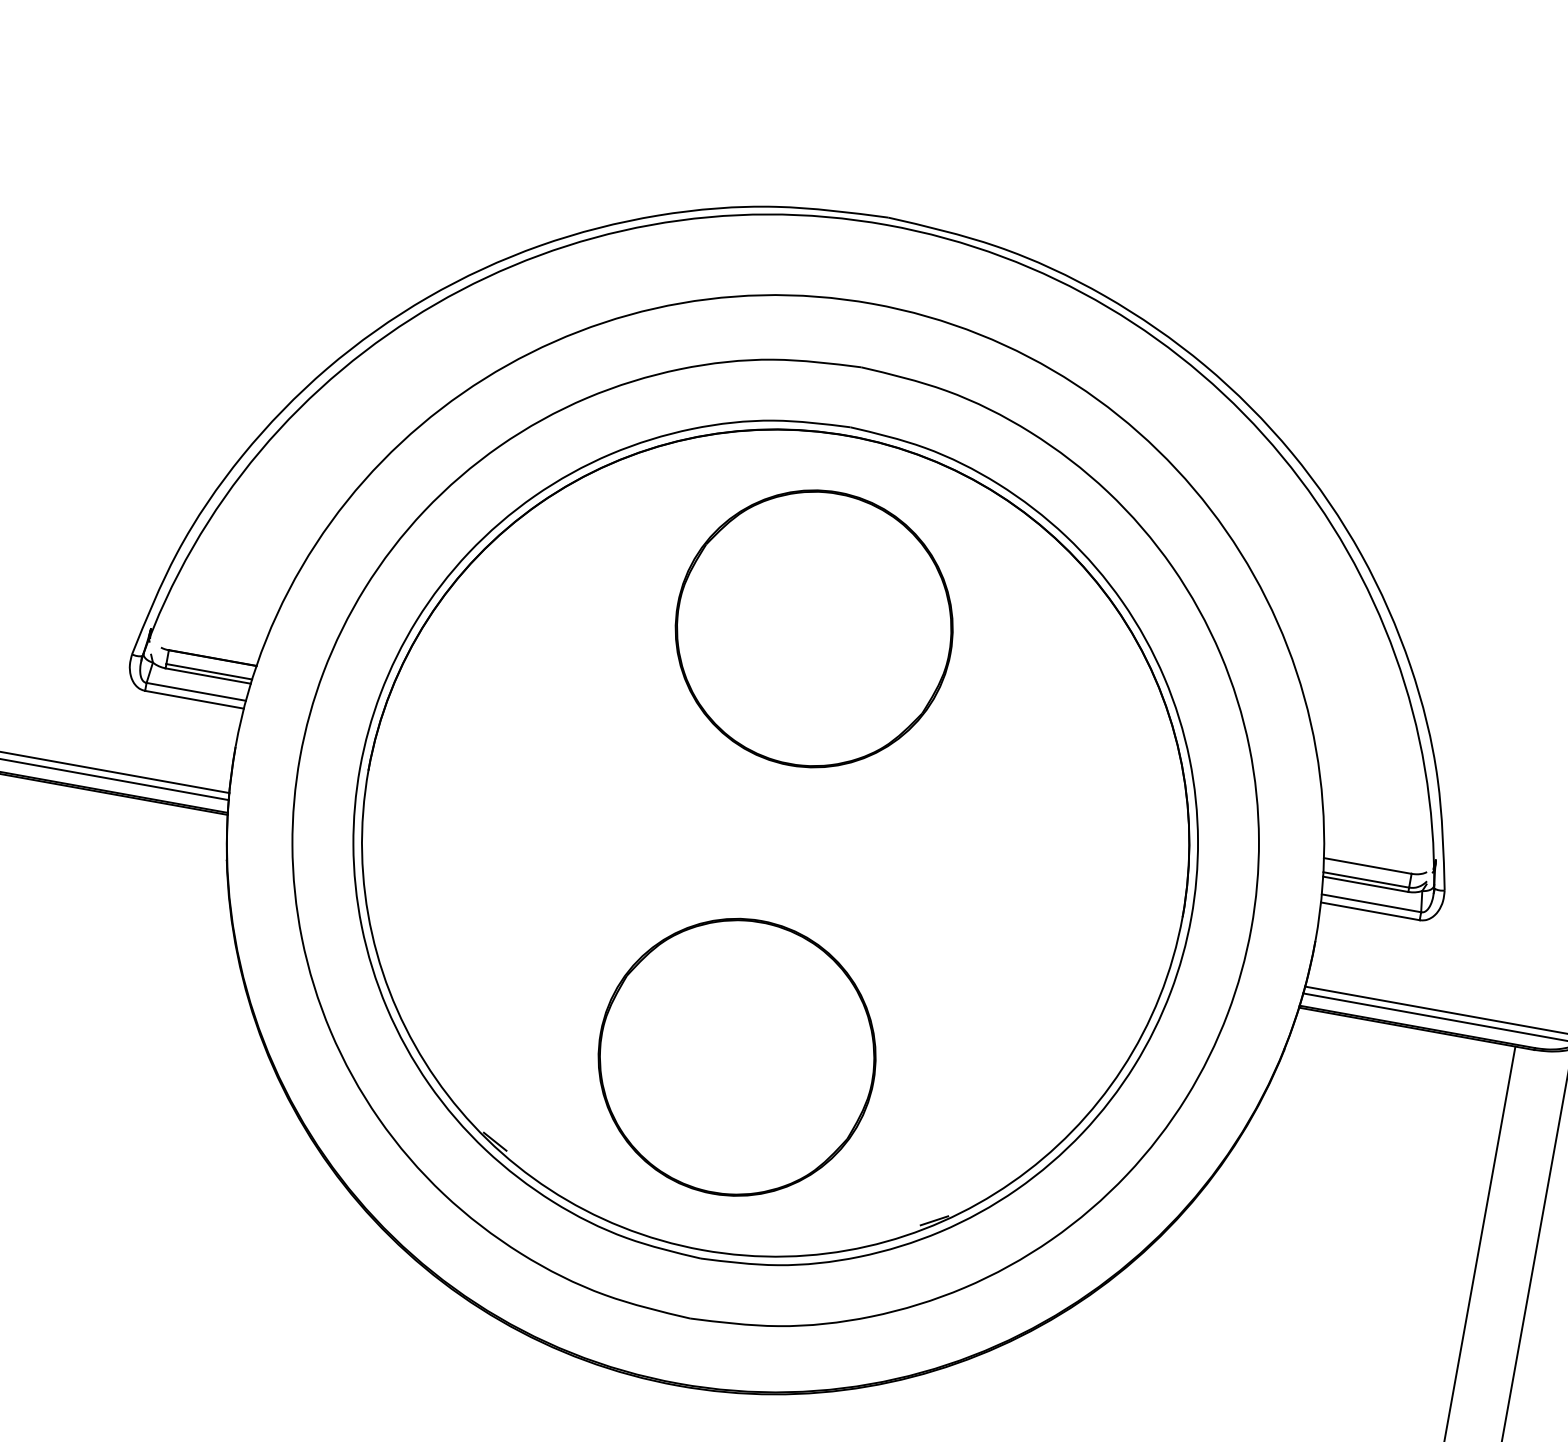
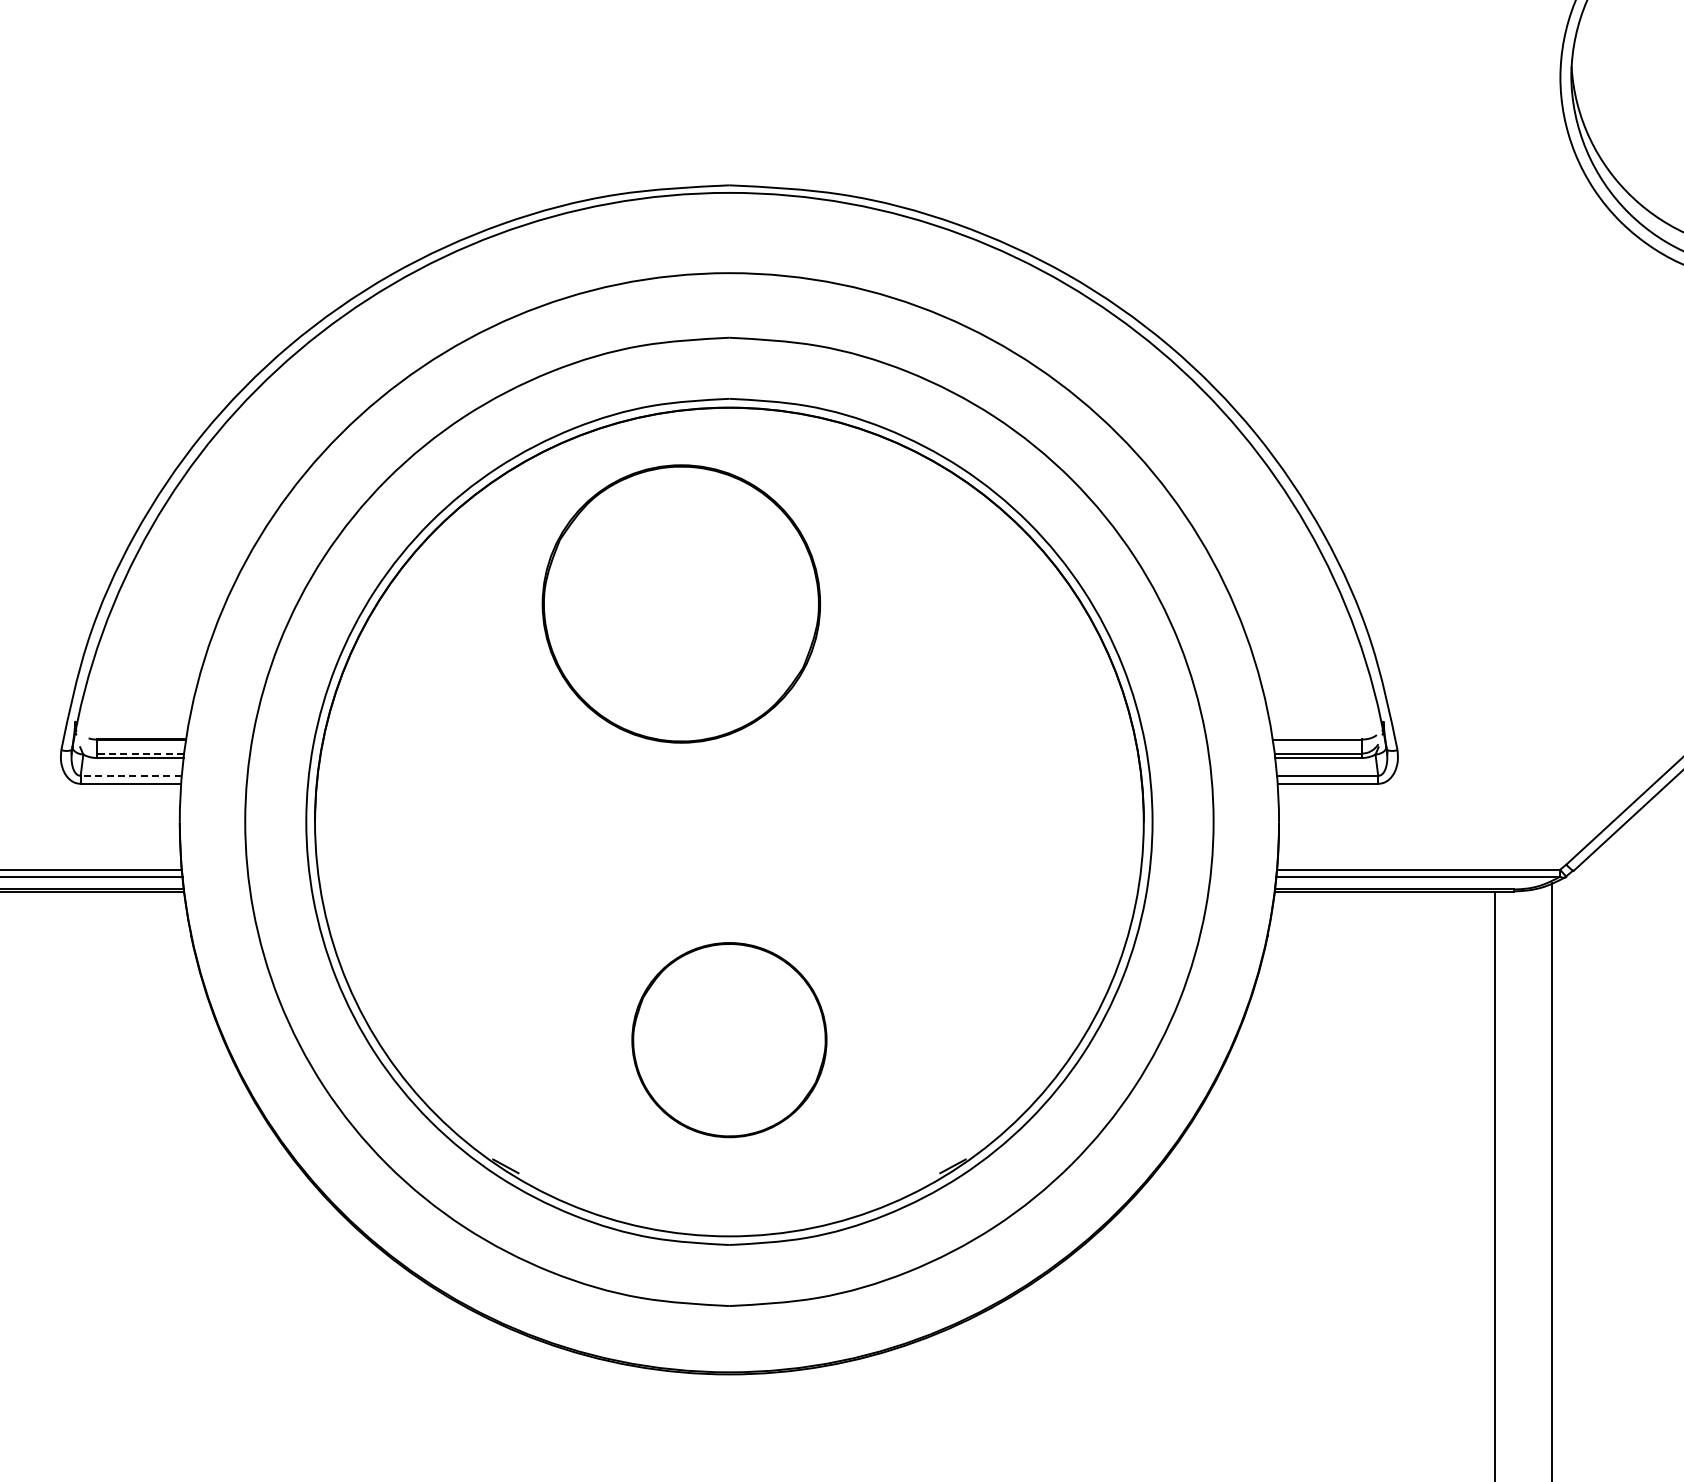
part: (814, 628) -> (681, 603), moved
line: (209, 671) -> (140, 753), solid -> dashed
line: (196, 691) -> (131, 775), solid -> dashed
part: (737, 1056) -> (729, 1039), size x0.7

